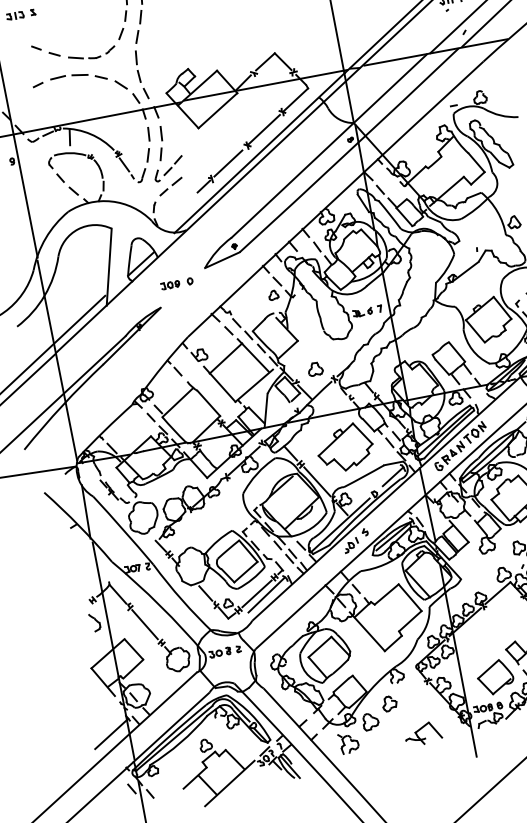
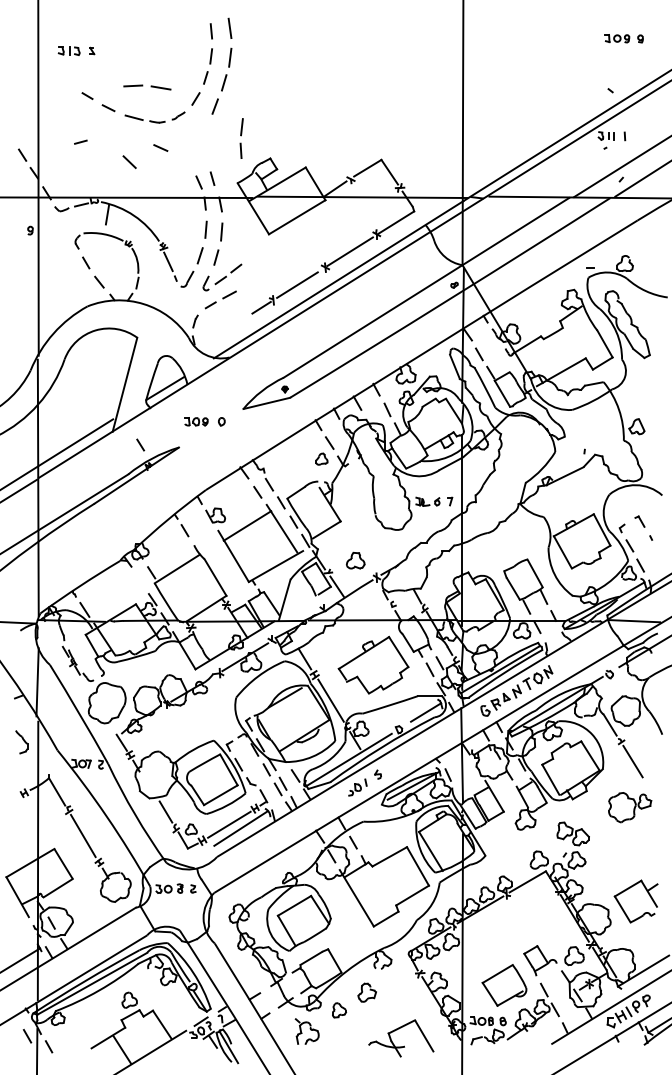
part: (137, 66) -> (241, 138), moved
part: (69, 76) -> (147, 87), moved
line: (120, 84) -> (129, 161), moved
line: (150, 417) -> (140, 444), moved
part: (94, 622) -> (21, 742), moved
part: (370, 721) -> (339, 1010), size x0.7
part: (422, 734) -> (400, 1038), size x1.4

